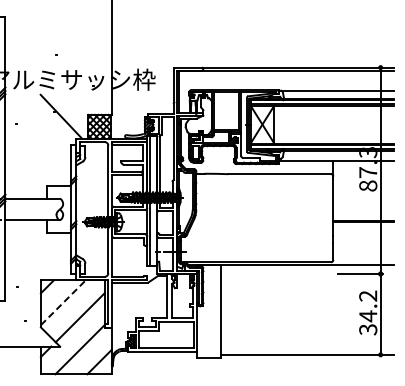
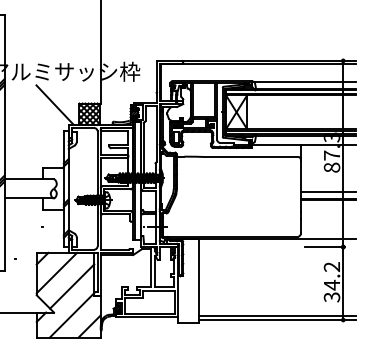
line: (363, 212) -> (327, 191), added
line: (63, 302) -> (57, 272), dashed -> solid
line: (307, 350) -> (277, 316), added

